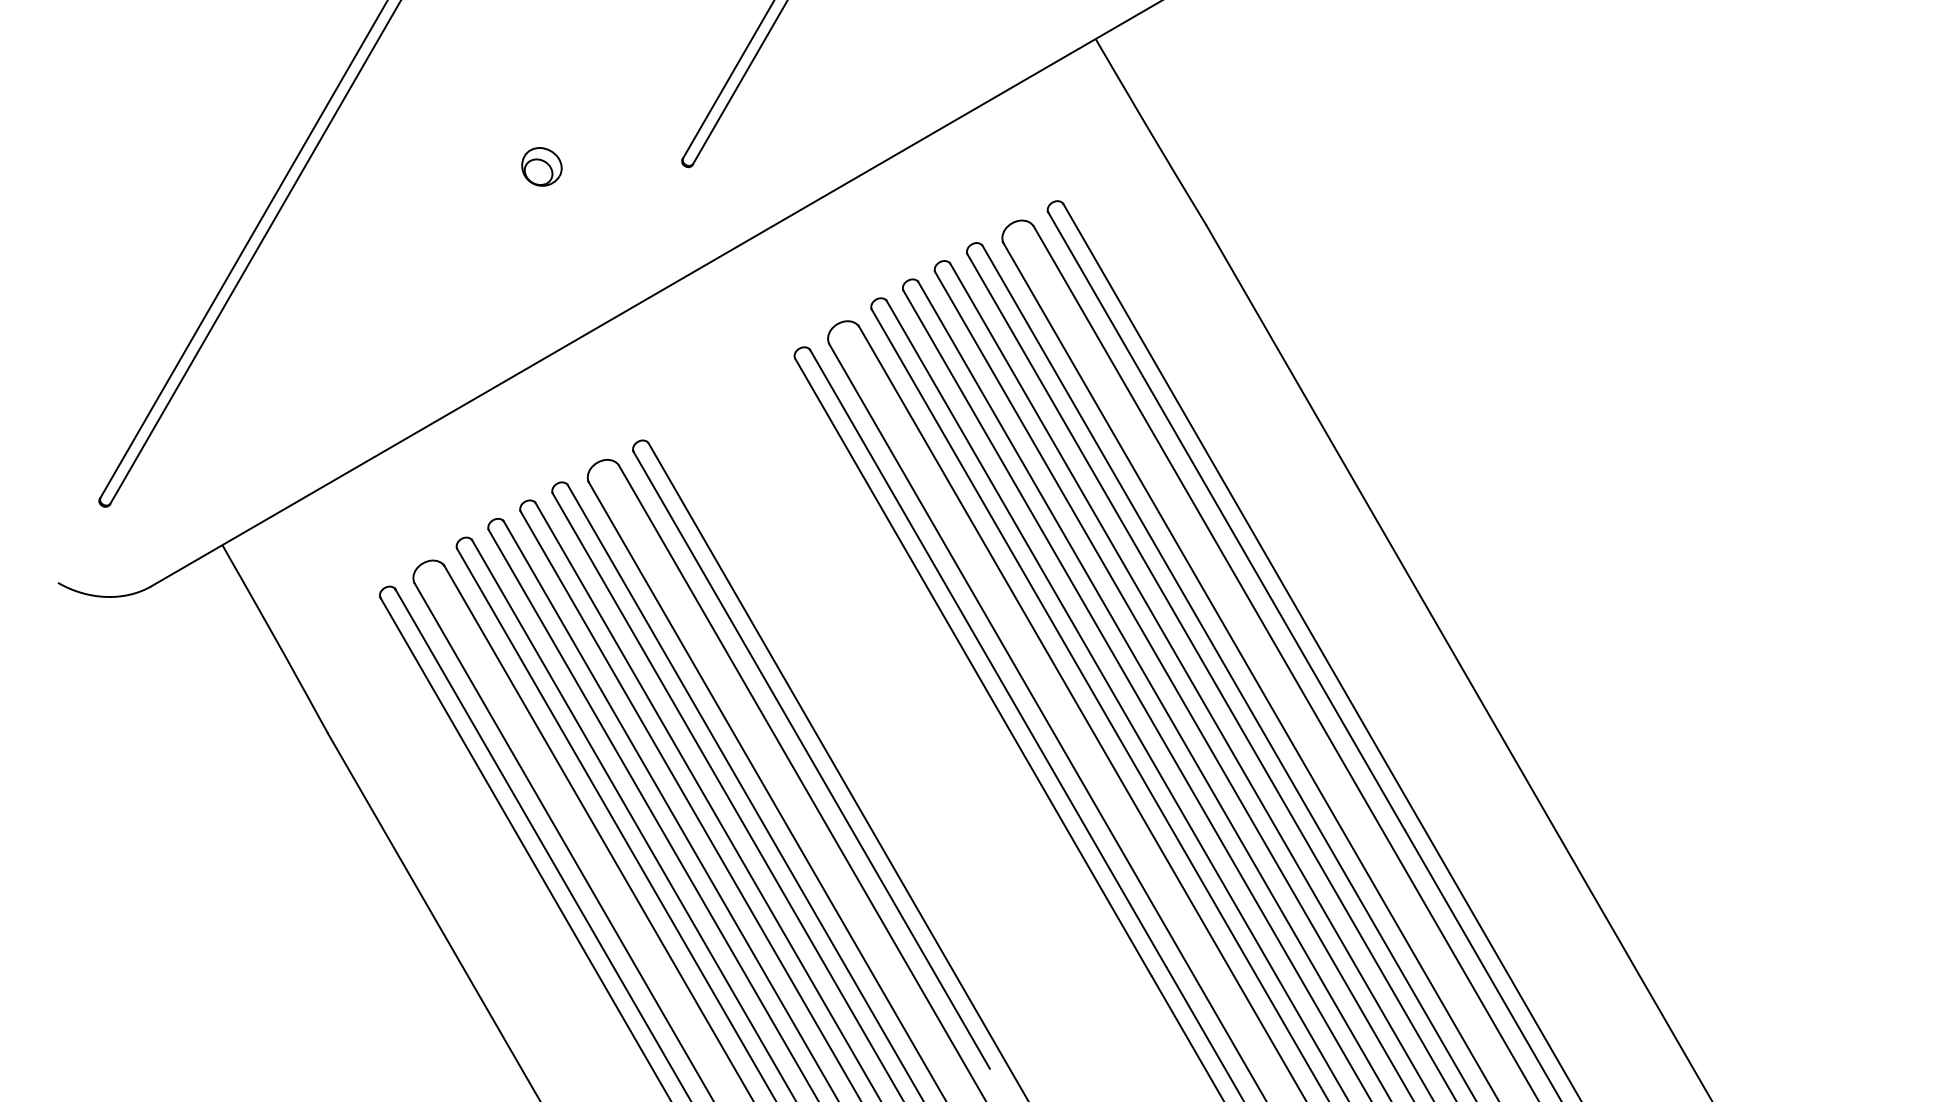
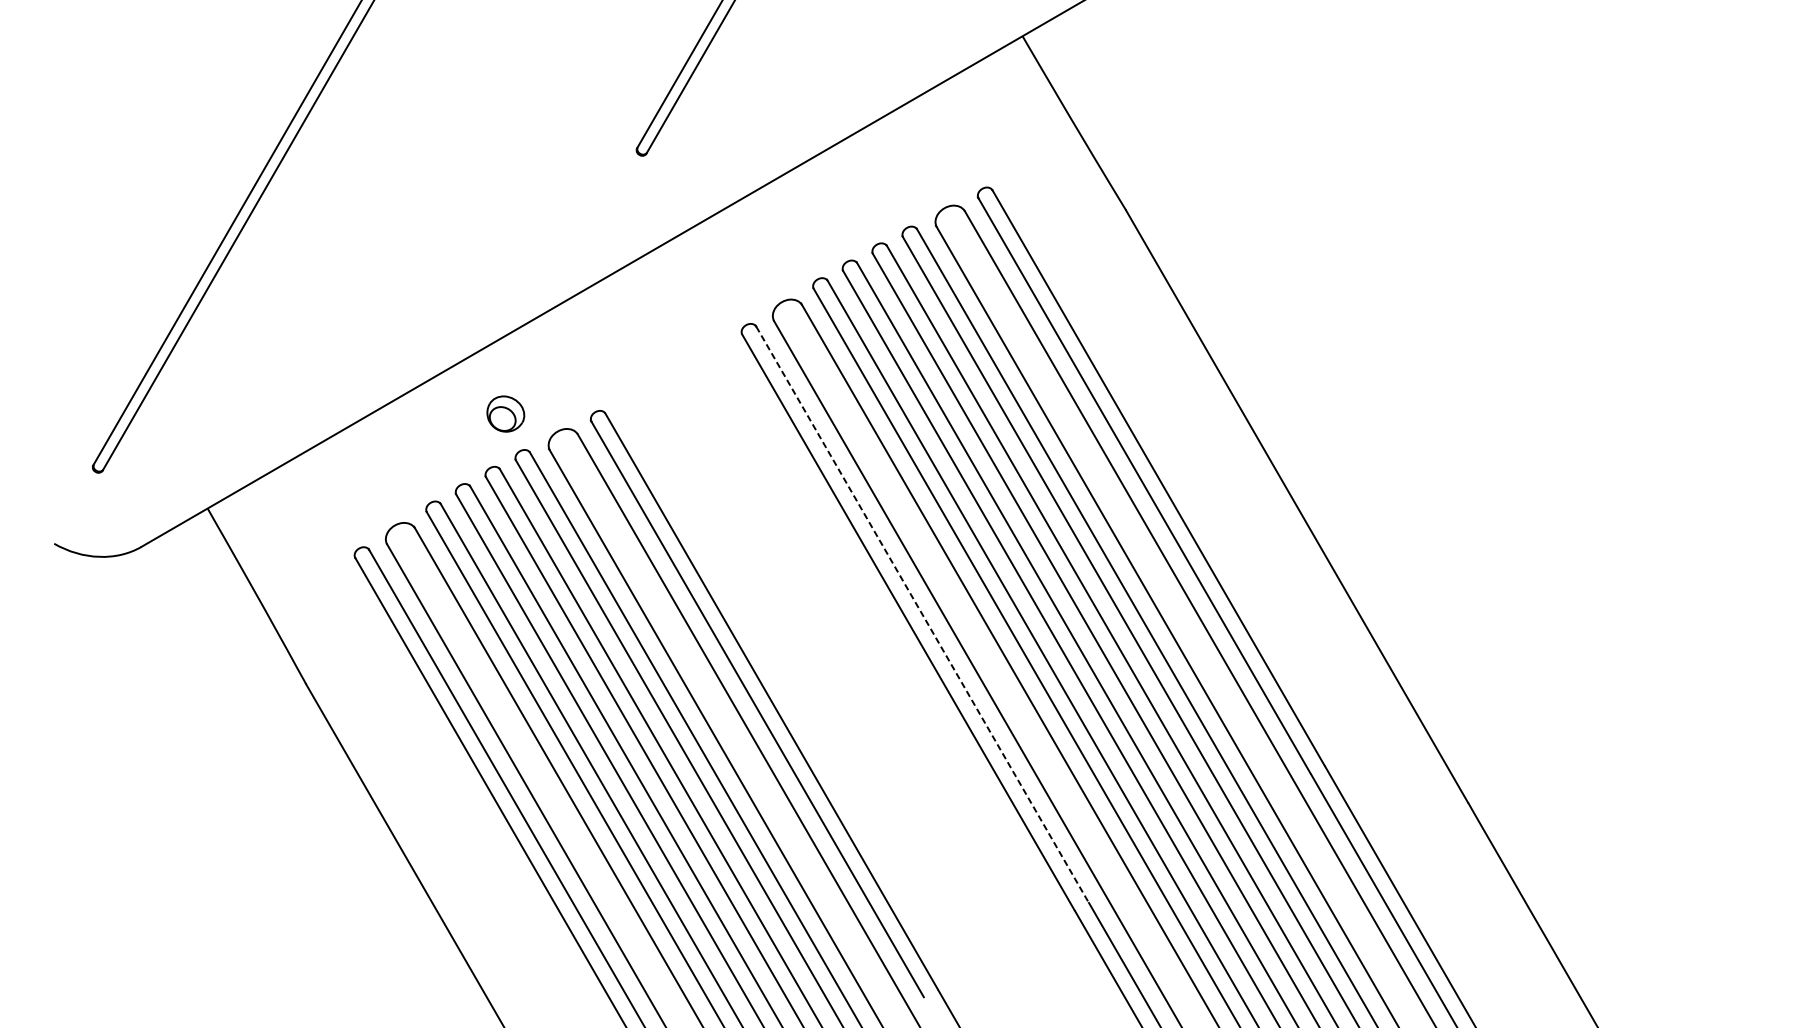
part: (541, 166) -> (505, 413), moved
line: (988, 659) -> (922, 615), solid -> dashed

